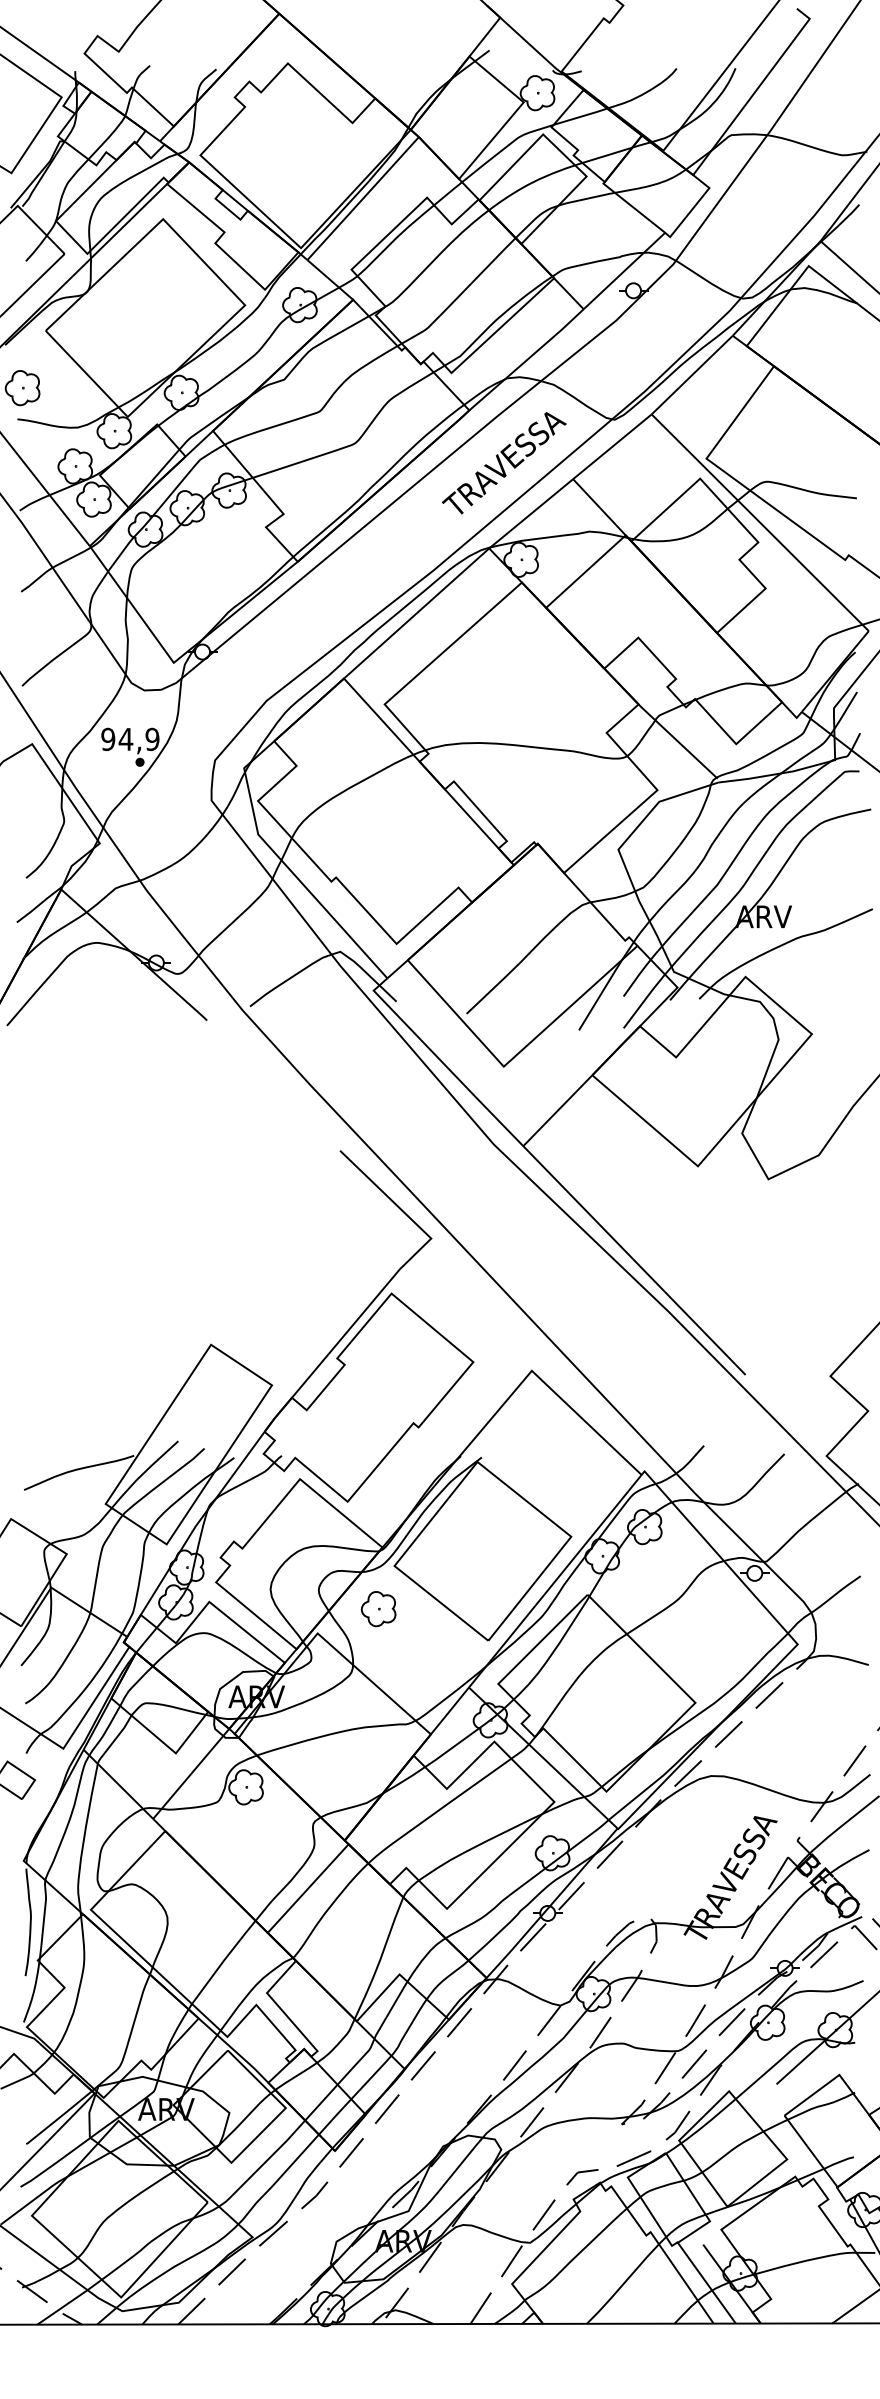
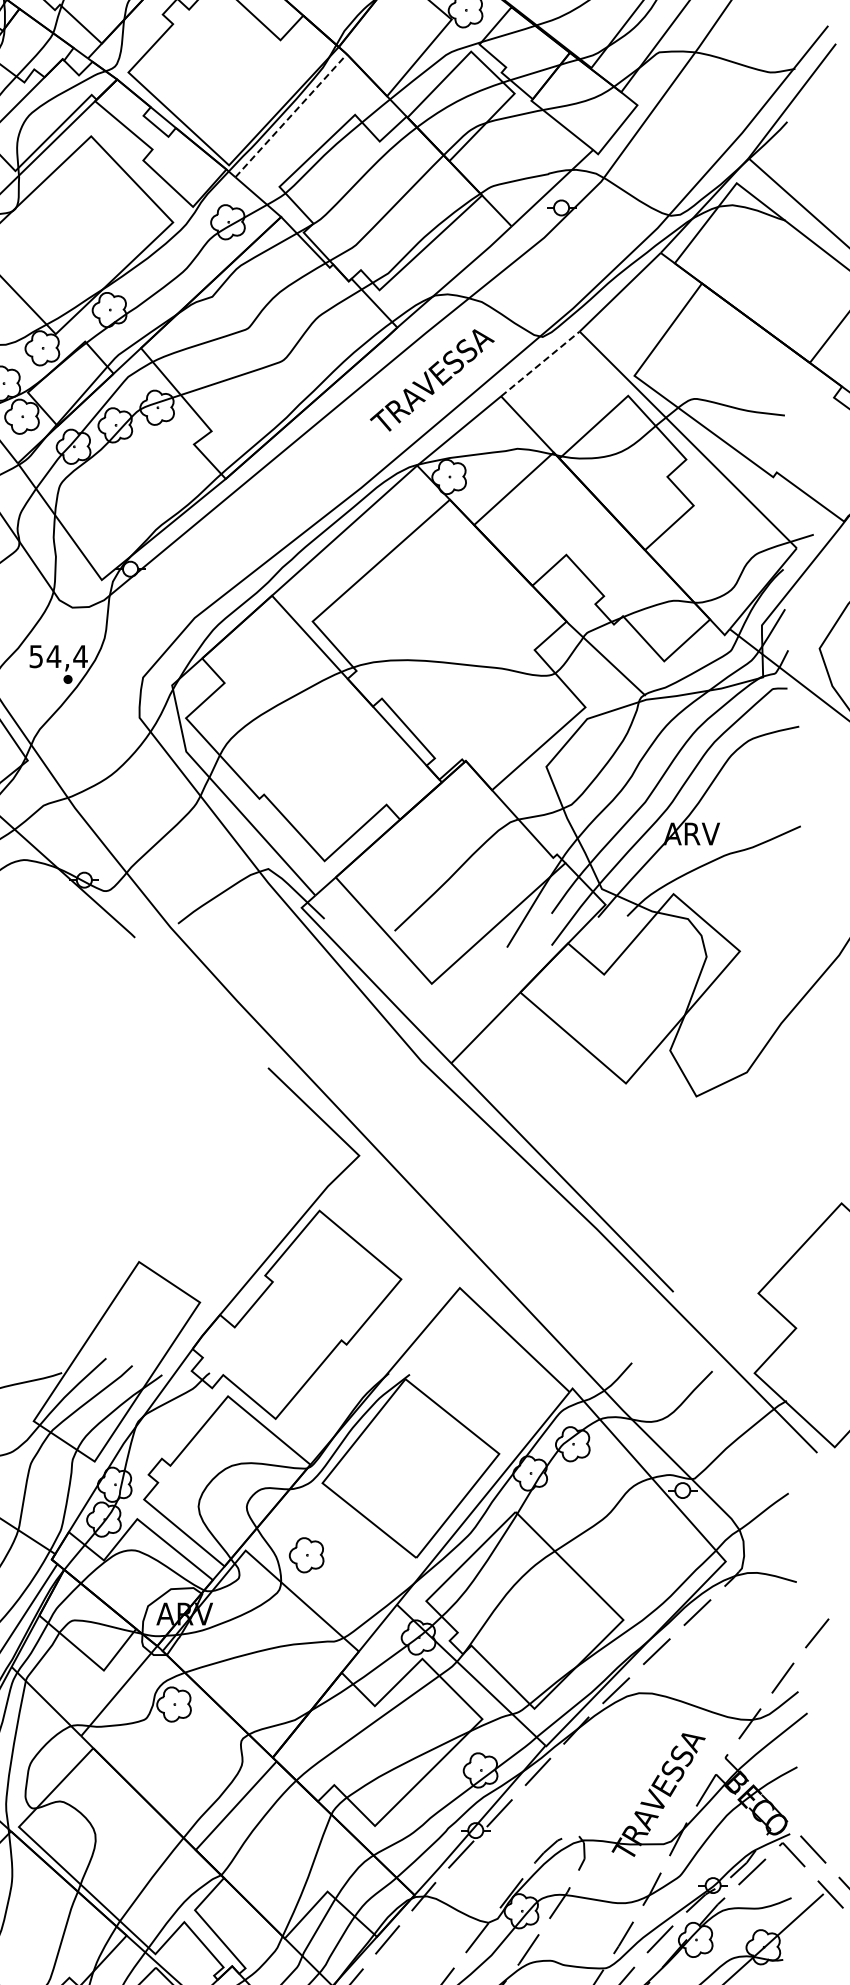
line: (363, 198) -> (291, 115), solid -> dashed
line: (612, 446) -> (540, 363), solid -> dashed
text: (130, 739) -> (58, 656), 94,9 -> 54,4
part: (378, 1609) -> (306, 1555), moved

